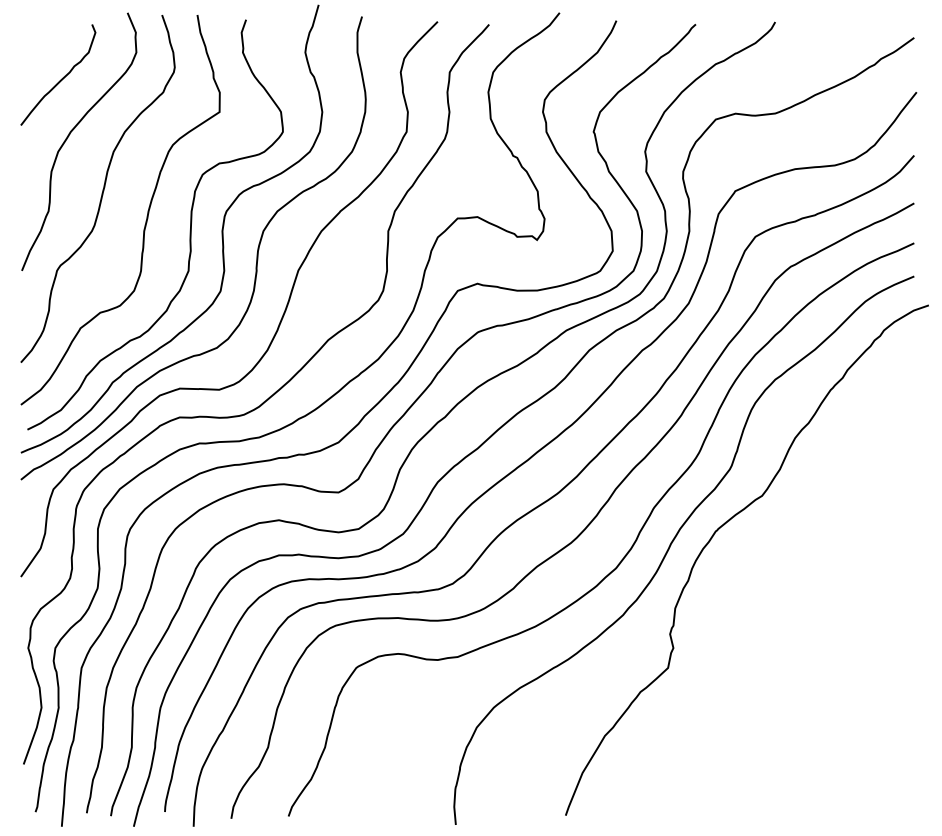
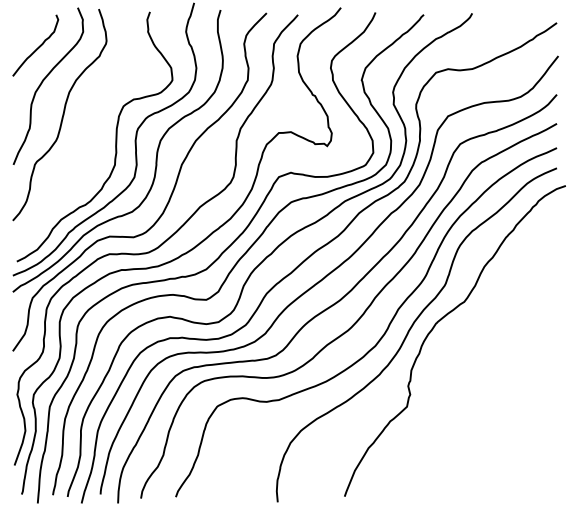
curve: (146, 211) -> (89, 128), removed

